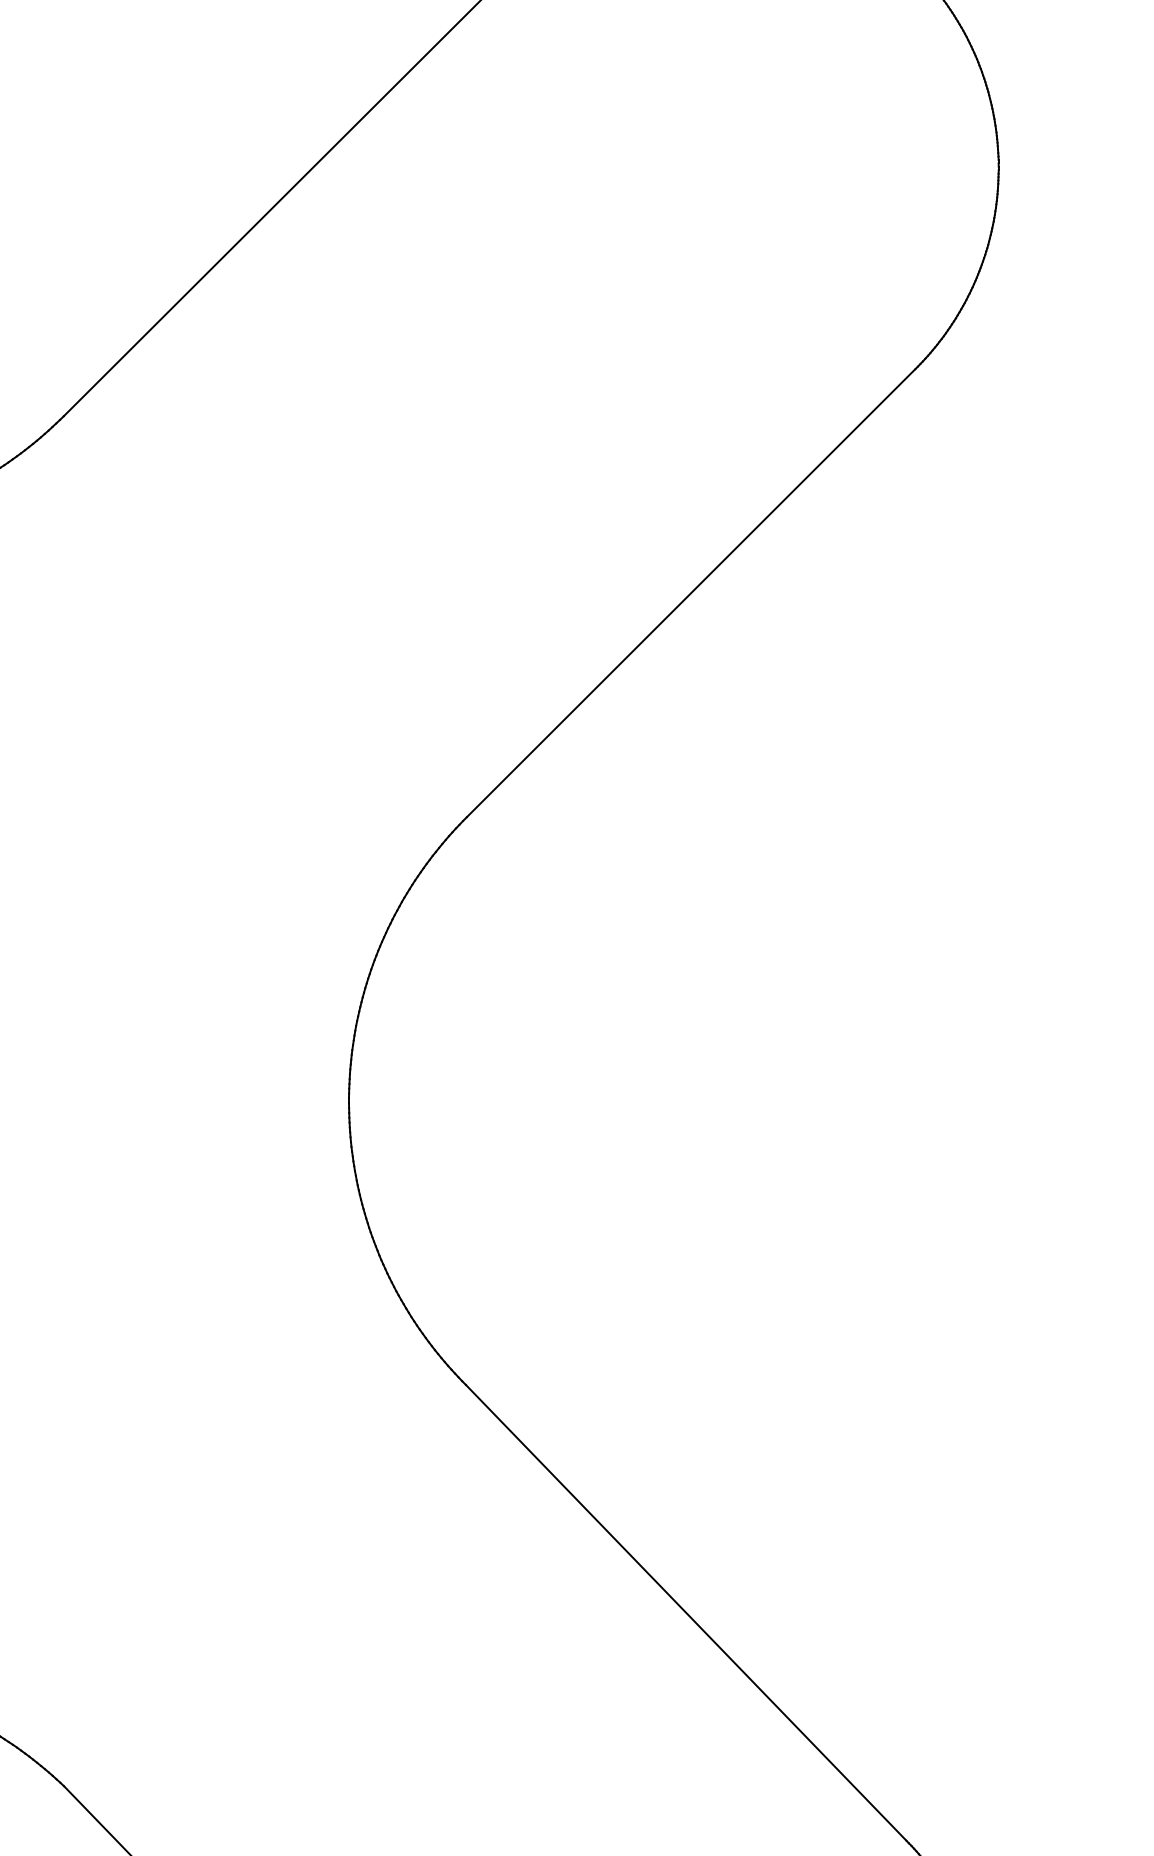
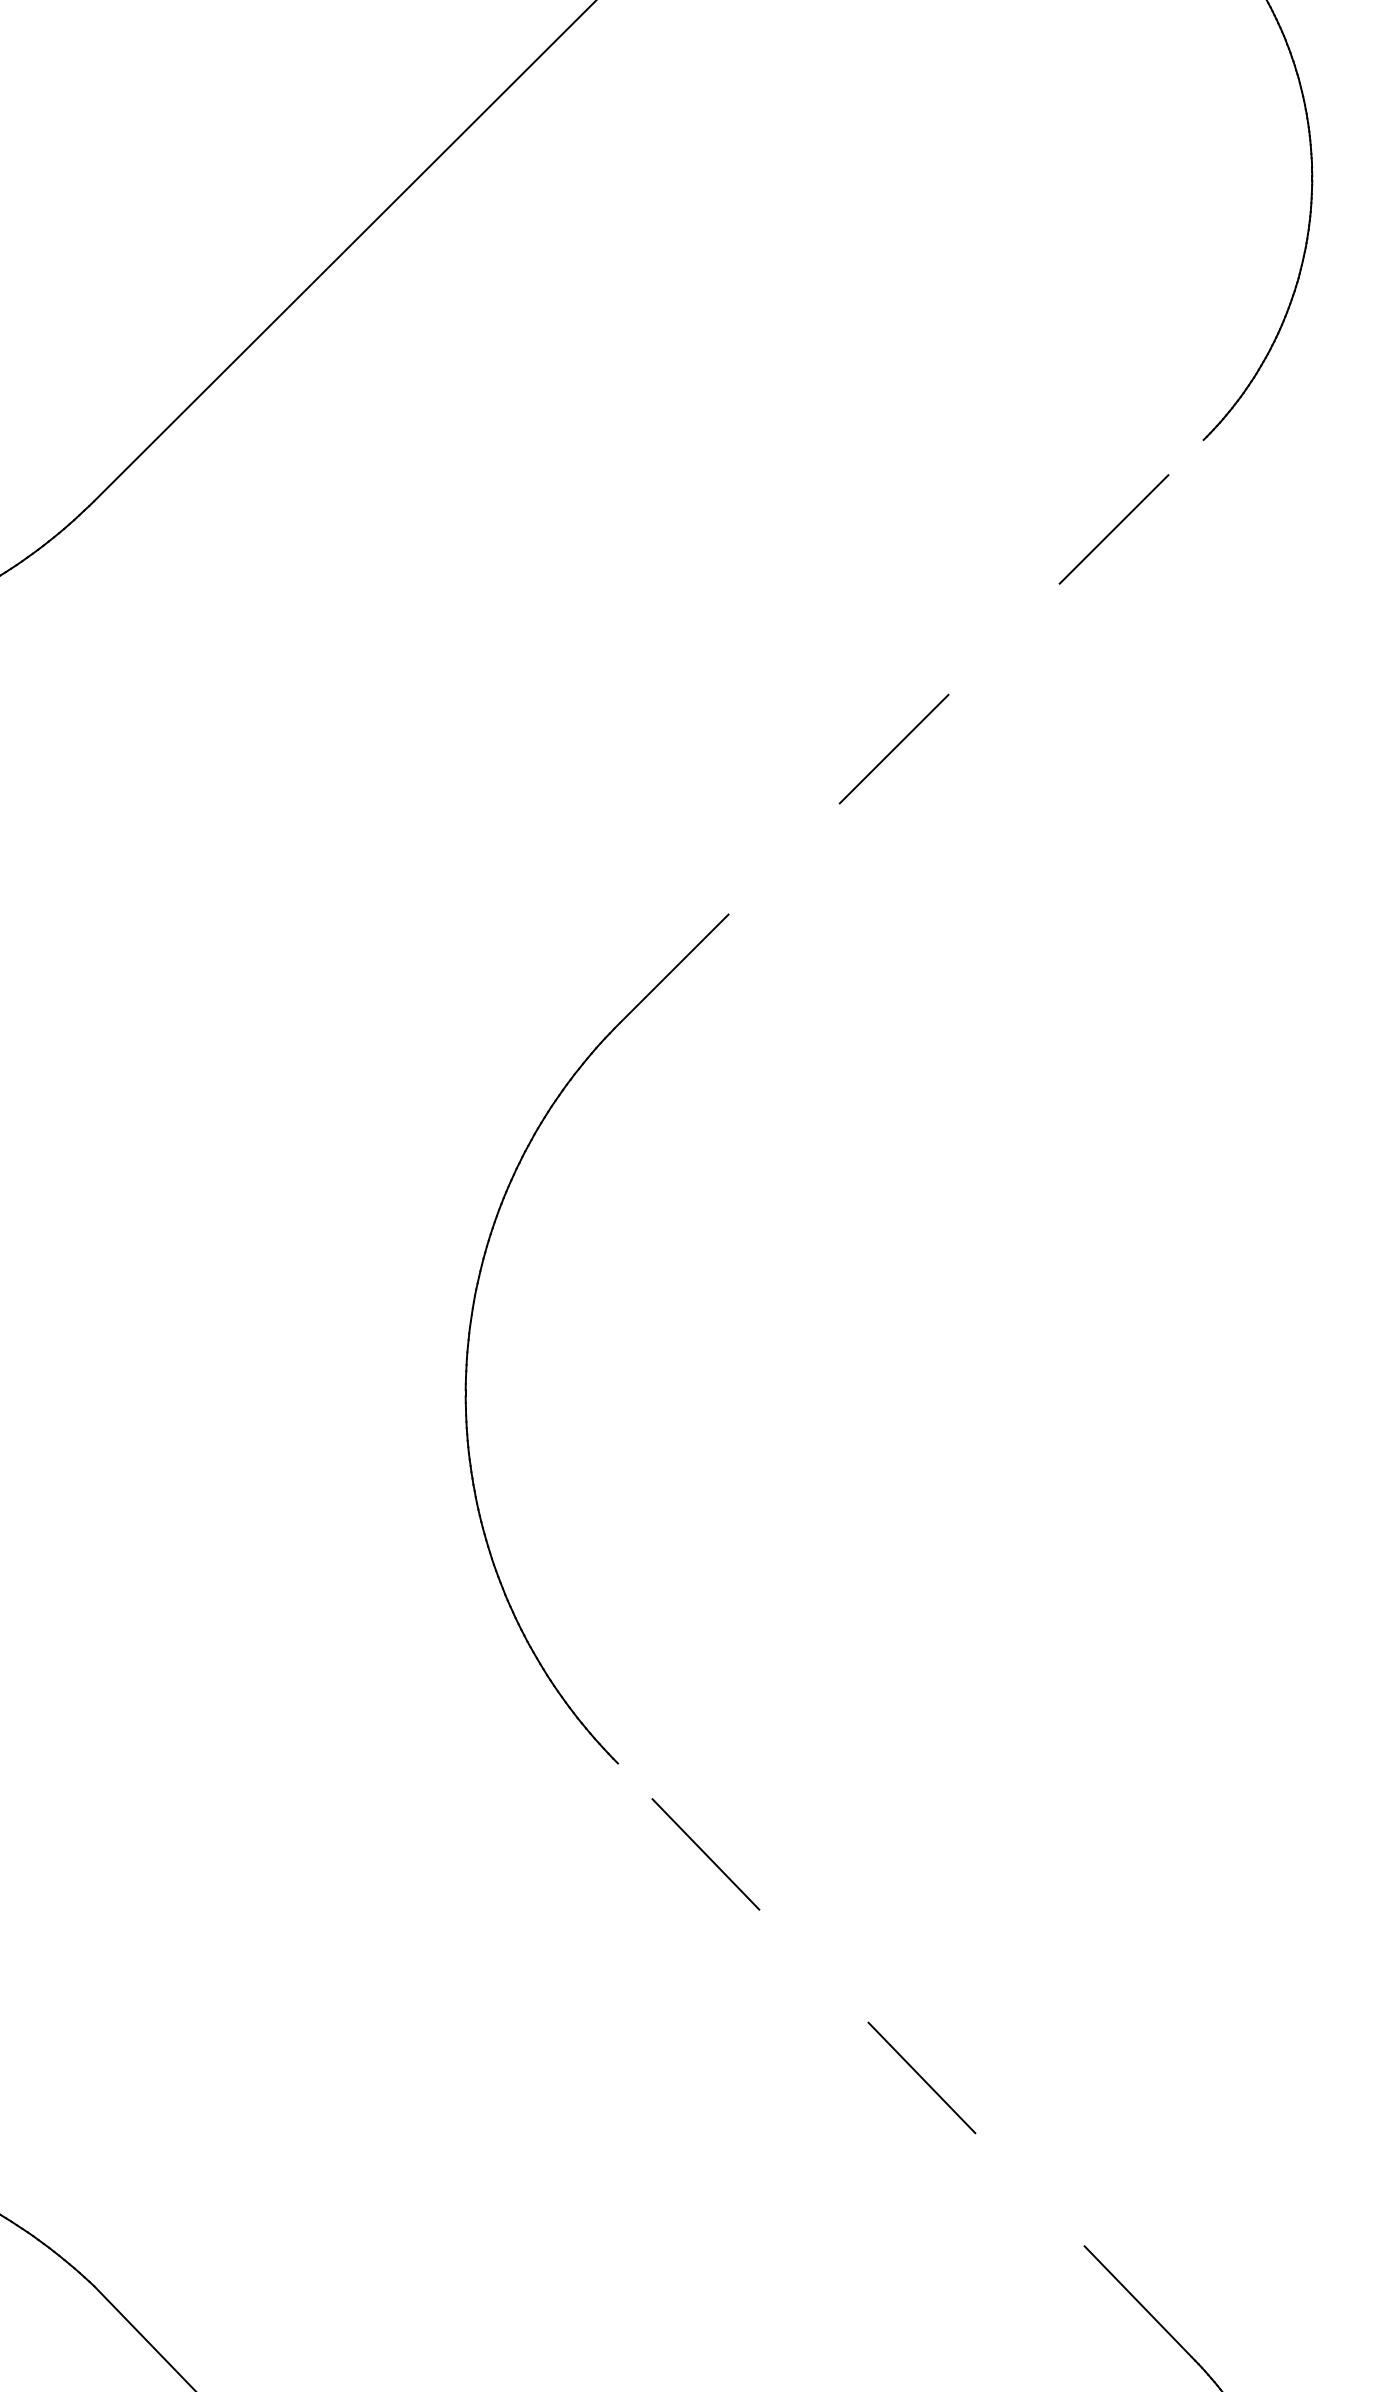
line: (691, 593) -> (911, 732), solid -> dashed
line: (686, 1612) -> (905, 2060), solid -> dashed

